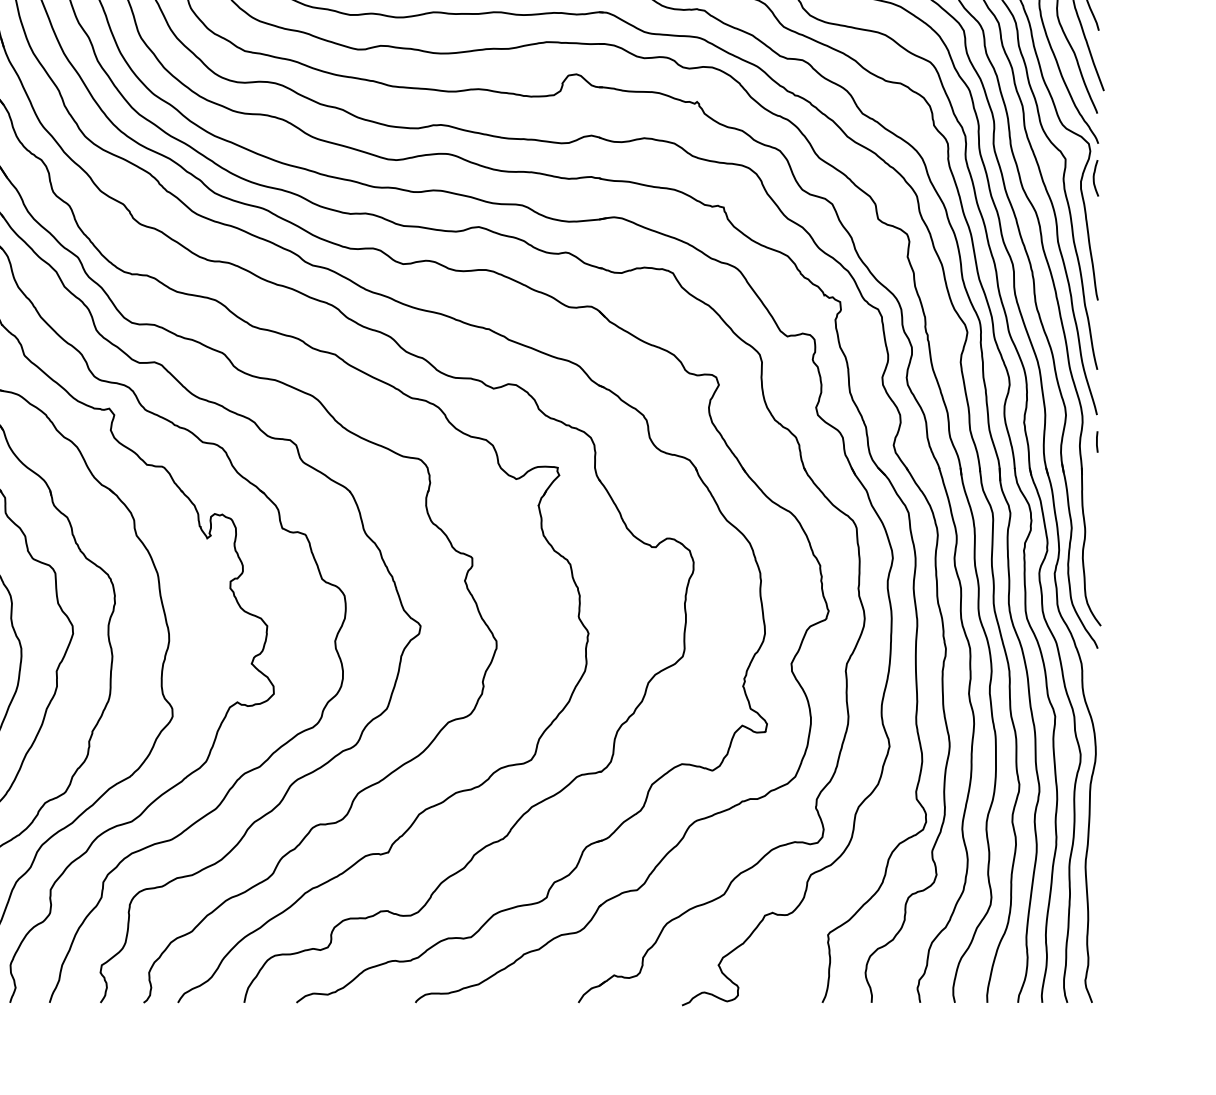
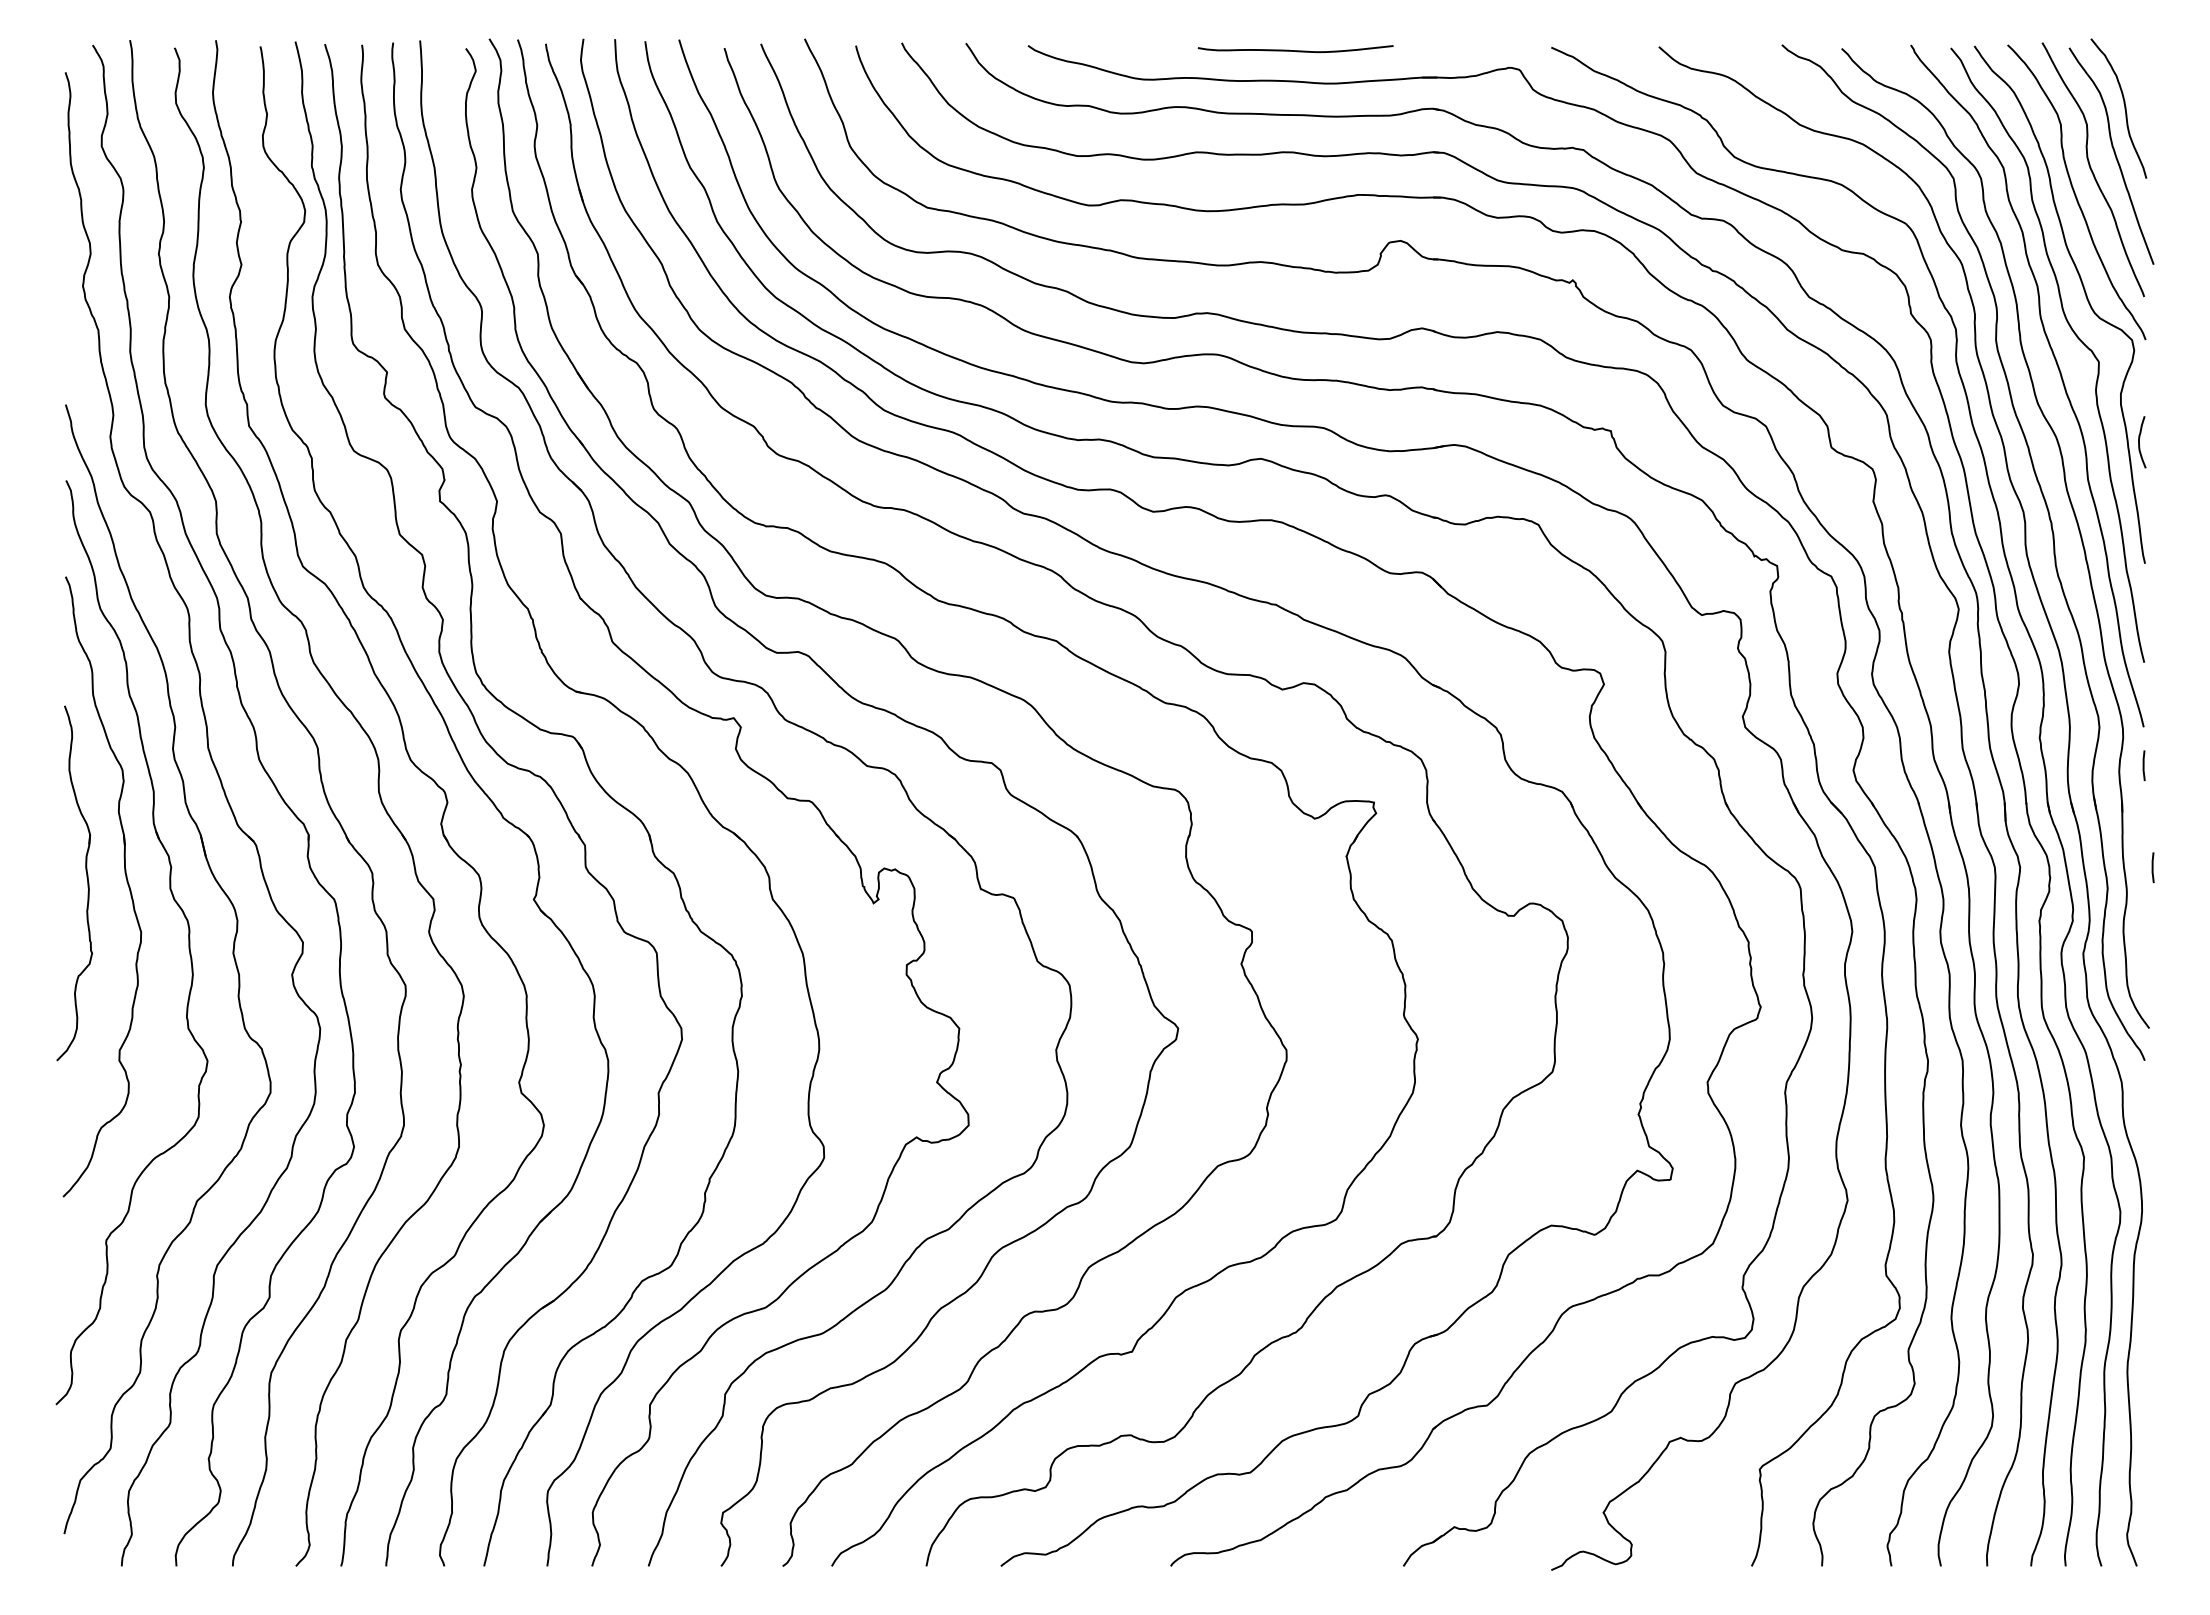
curve: (1094, 178) -> (2139, 442), moved
line: (1103, 513) -> (2152, 867), added

